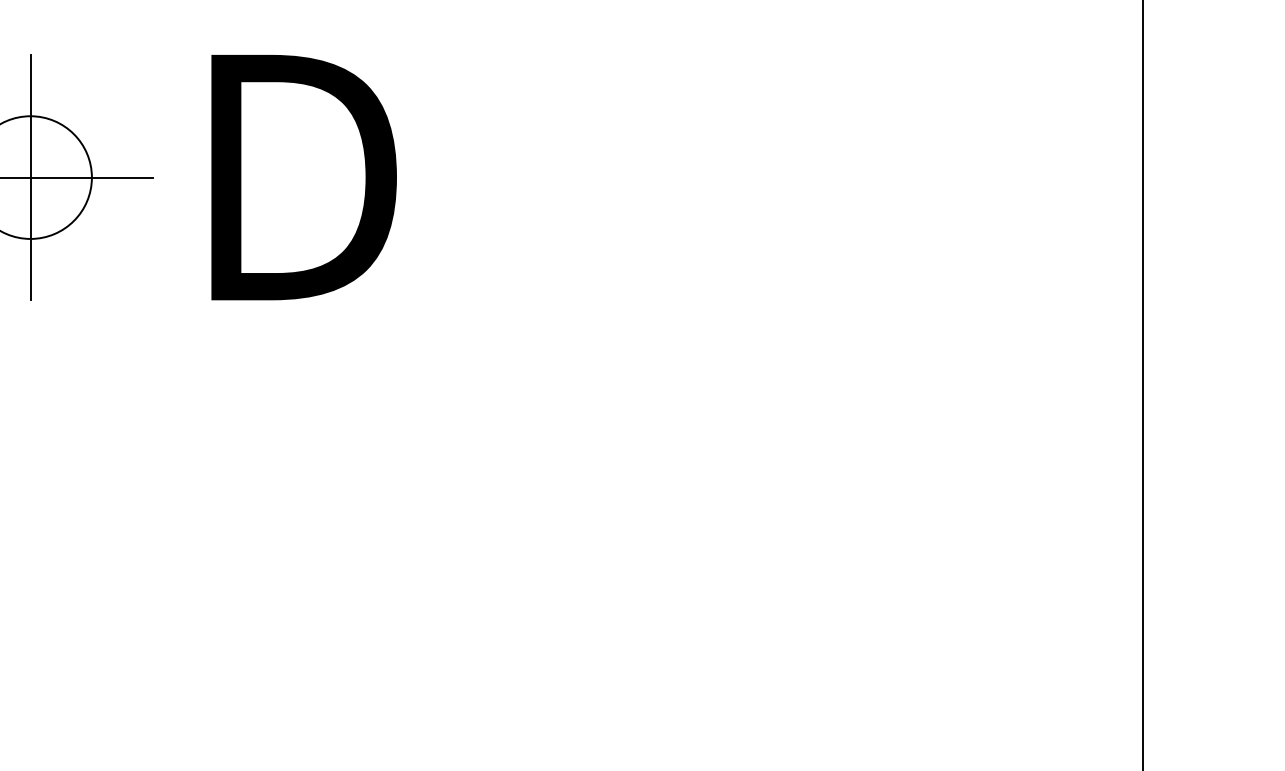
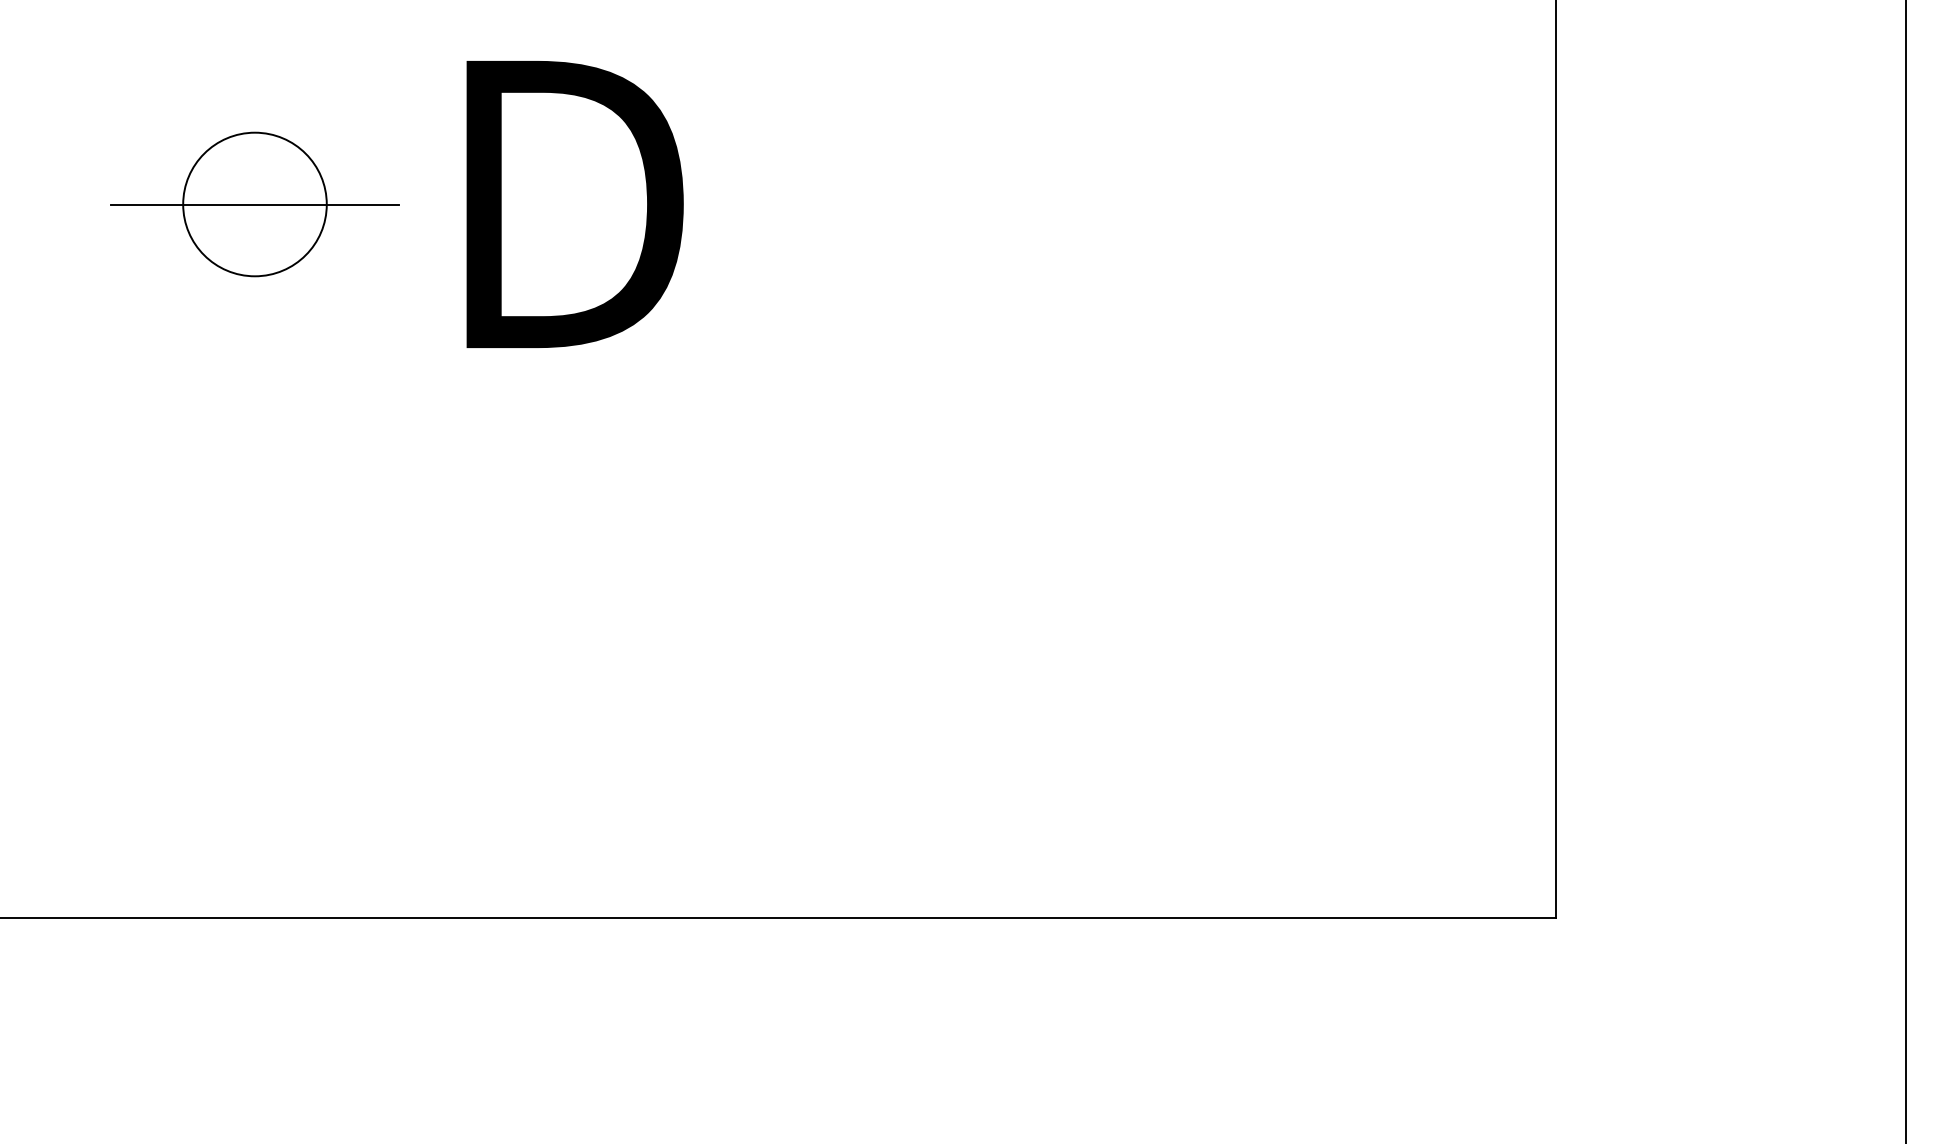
line: (31, 177) -> (255, 204), removed

